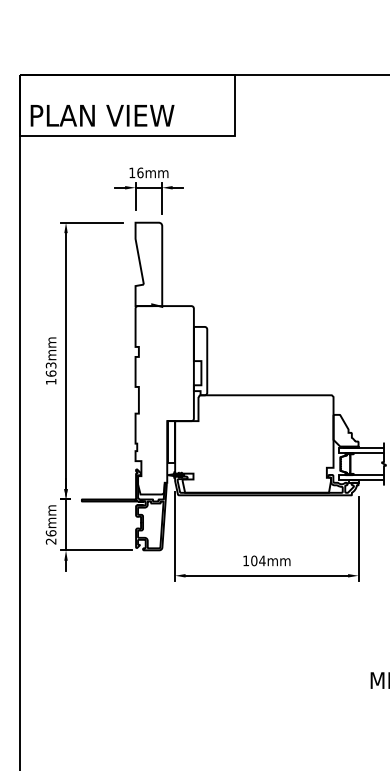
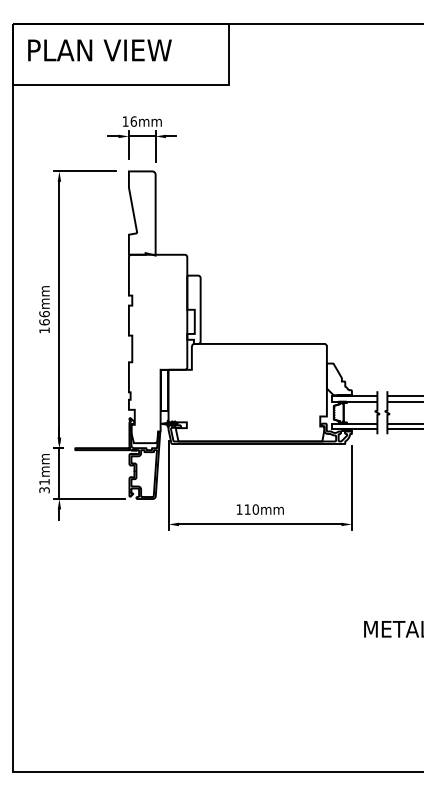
text: (102, 115) -> (99, 50), moved
text: (51, 364) -> (44, 313), 163mm -> 166mm
text: (51, 536) -> (44, 485), 26mm -> 31mm
text: (258, 560) -> (251, 509), 104mm -> 110mm

